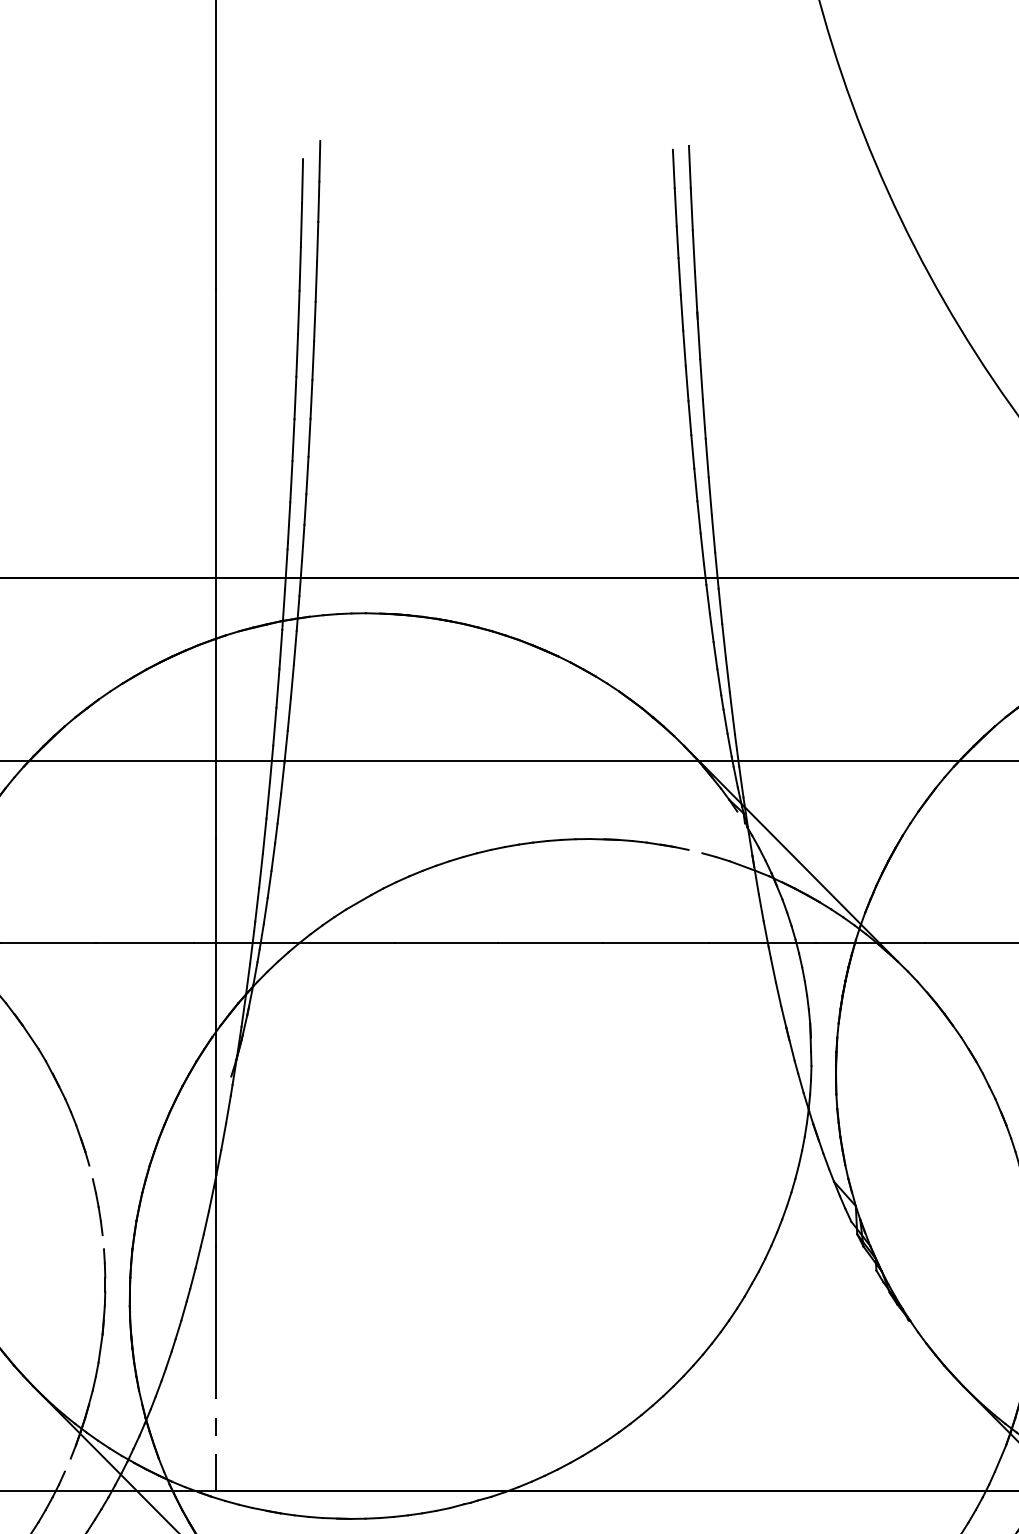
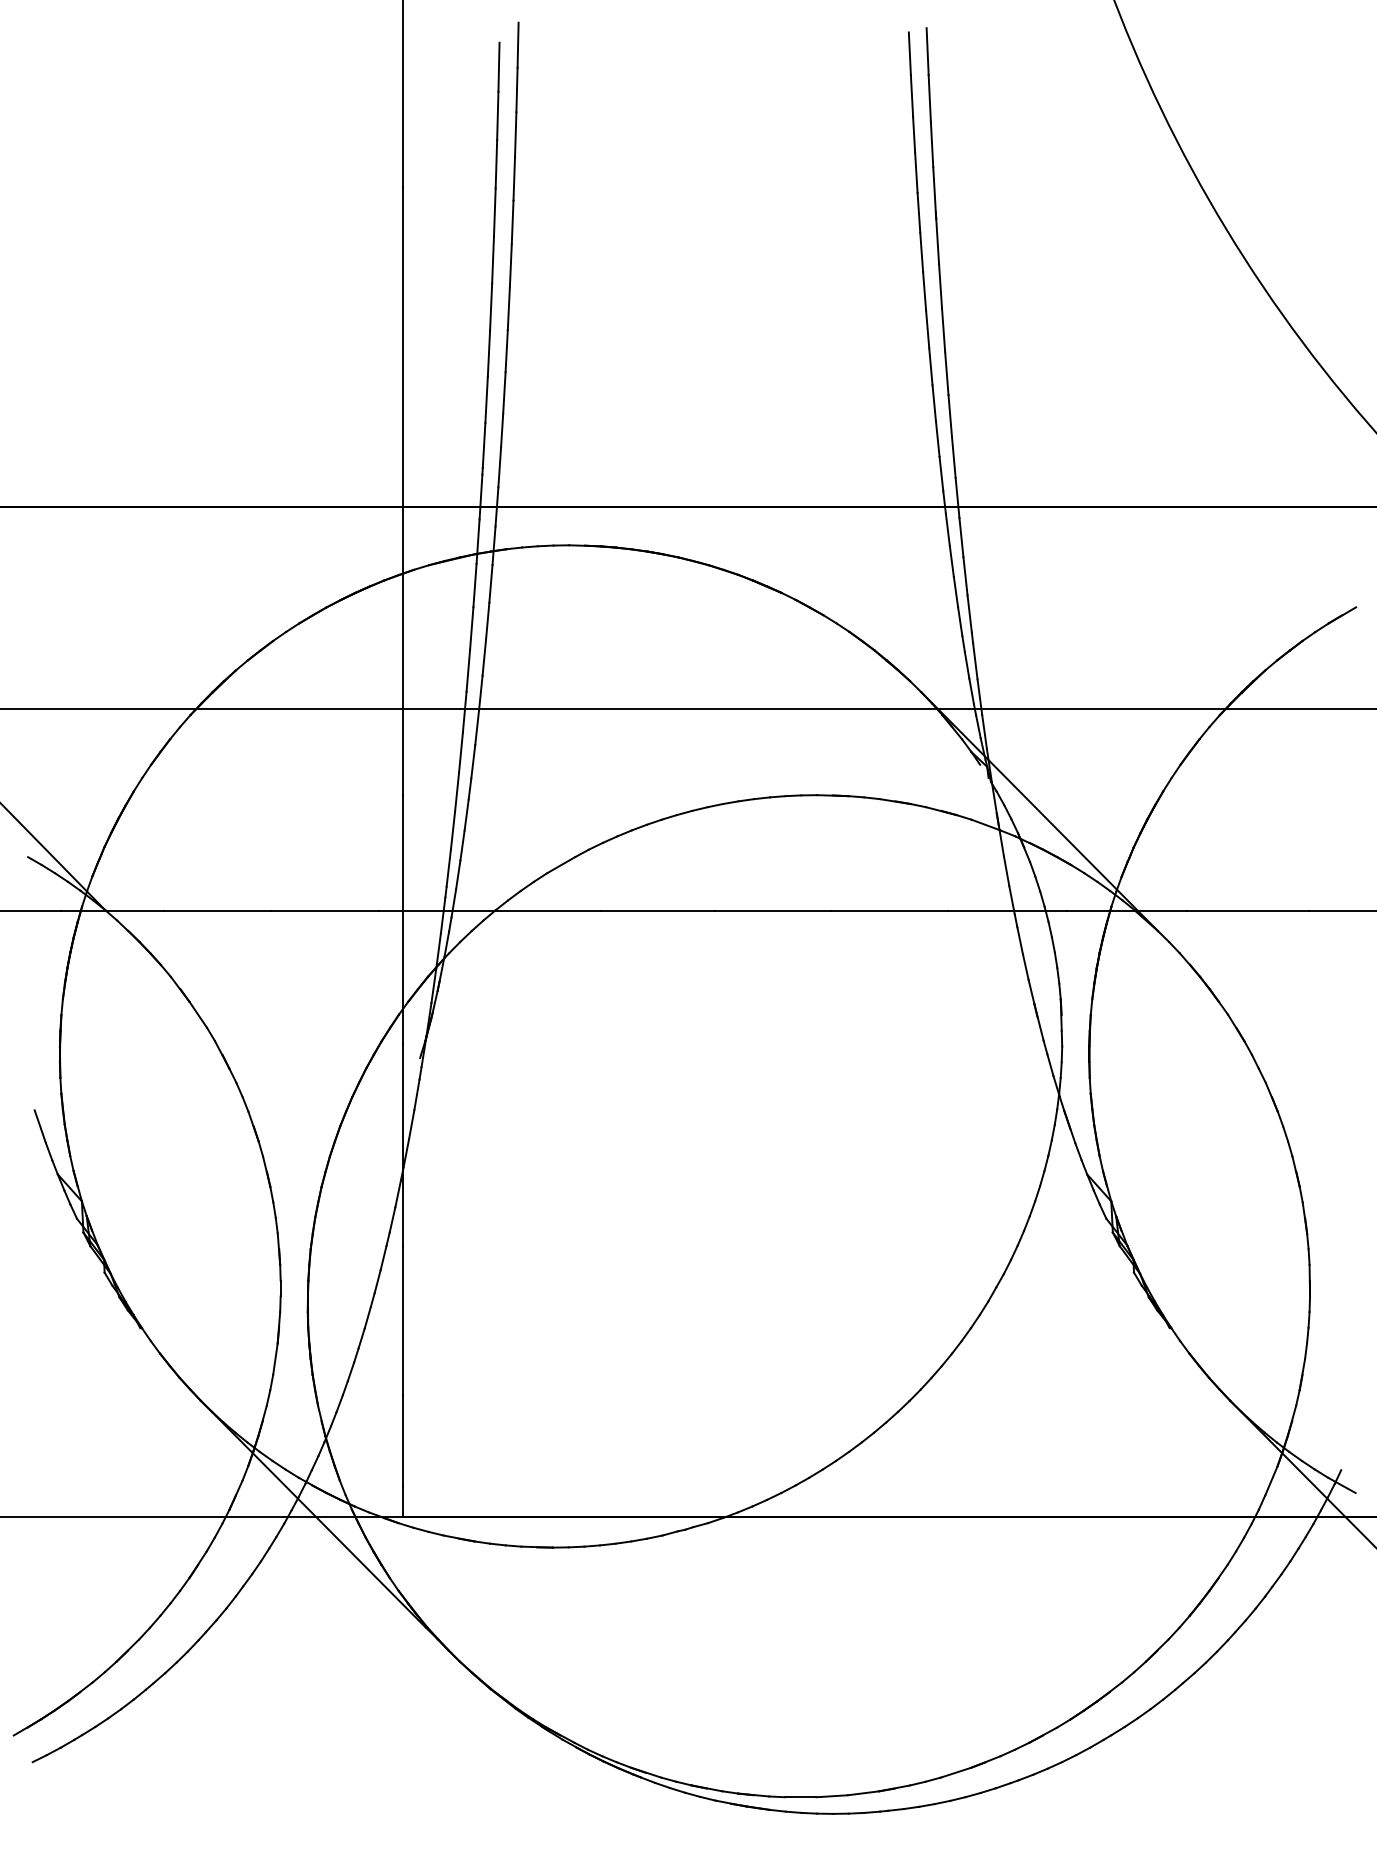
line: (702, 853) -> (941, 811), added
line: (92, 1179) -> (266, 1171), added
line: (103, 1248) -> (278, 1248), added
line: (215, 1422) -> (402, 1440), dashed -> solid
line: (64, 1470) -> (235, 1494), added

